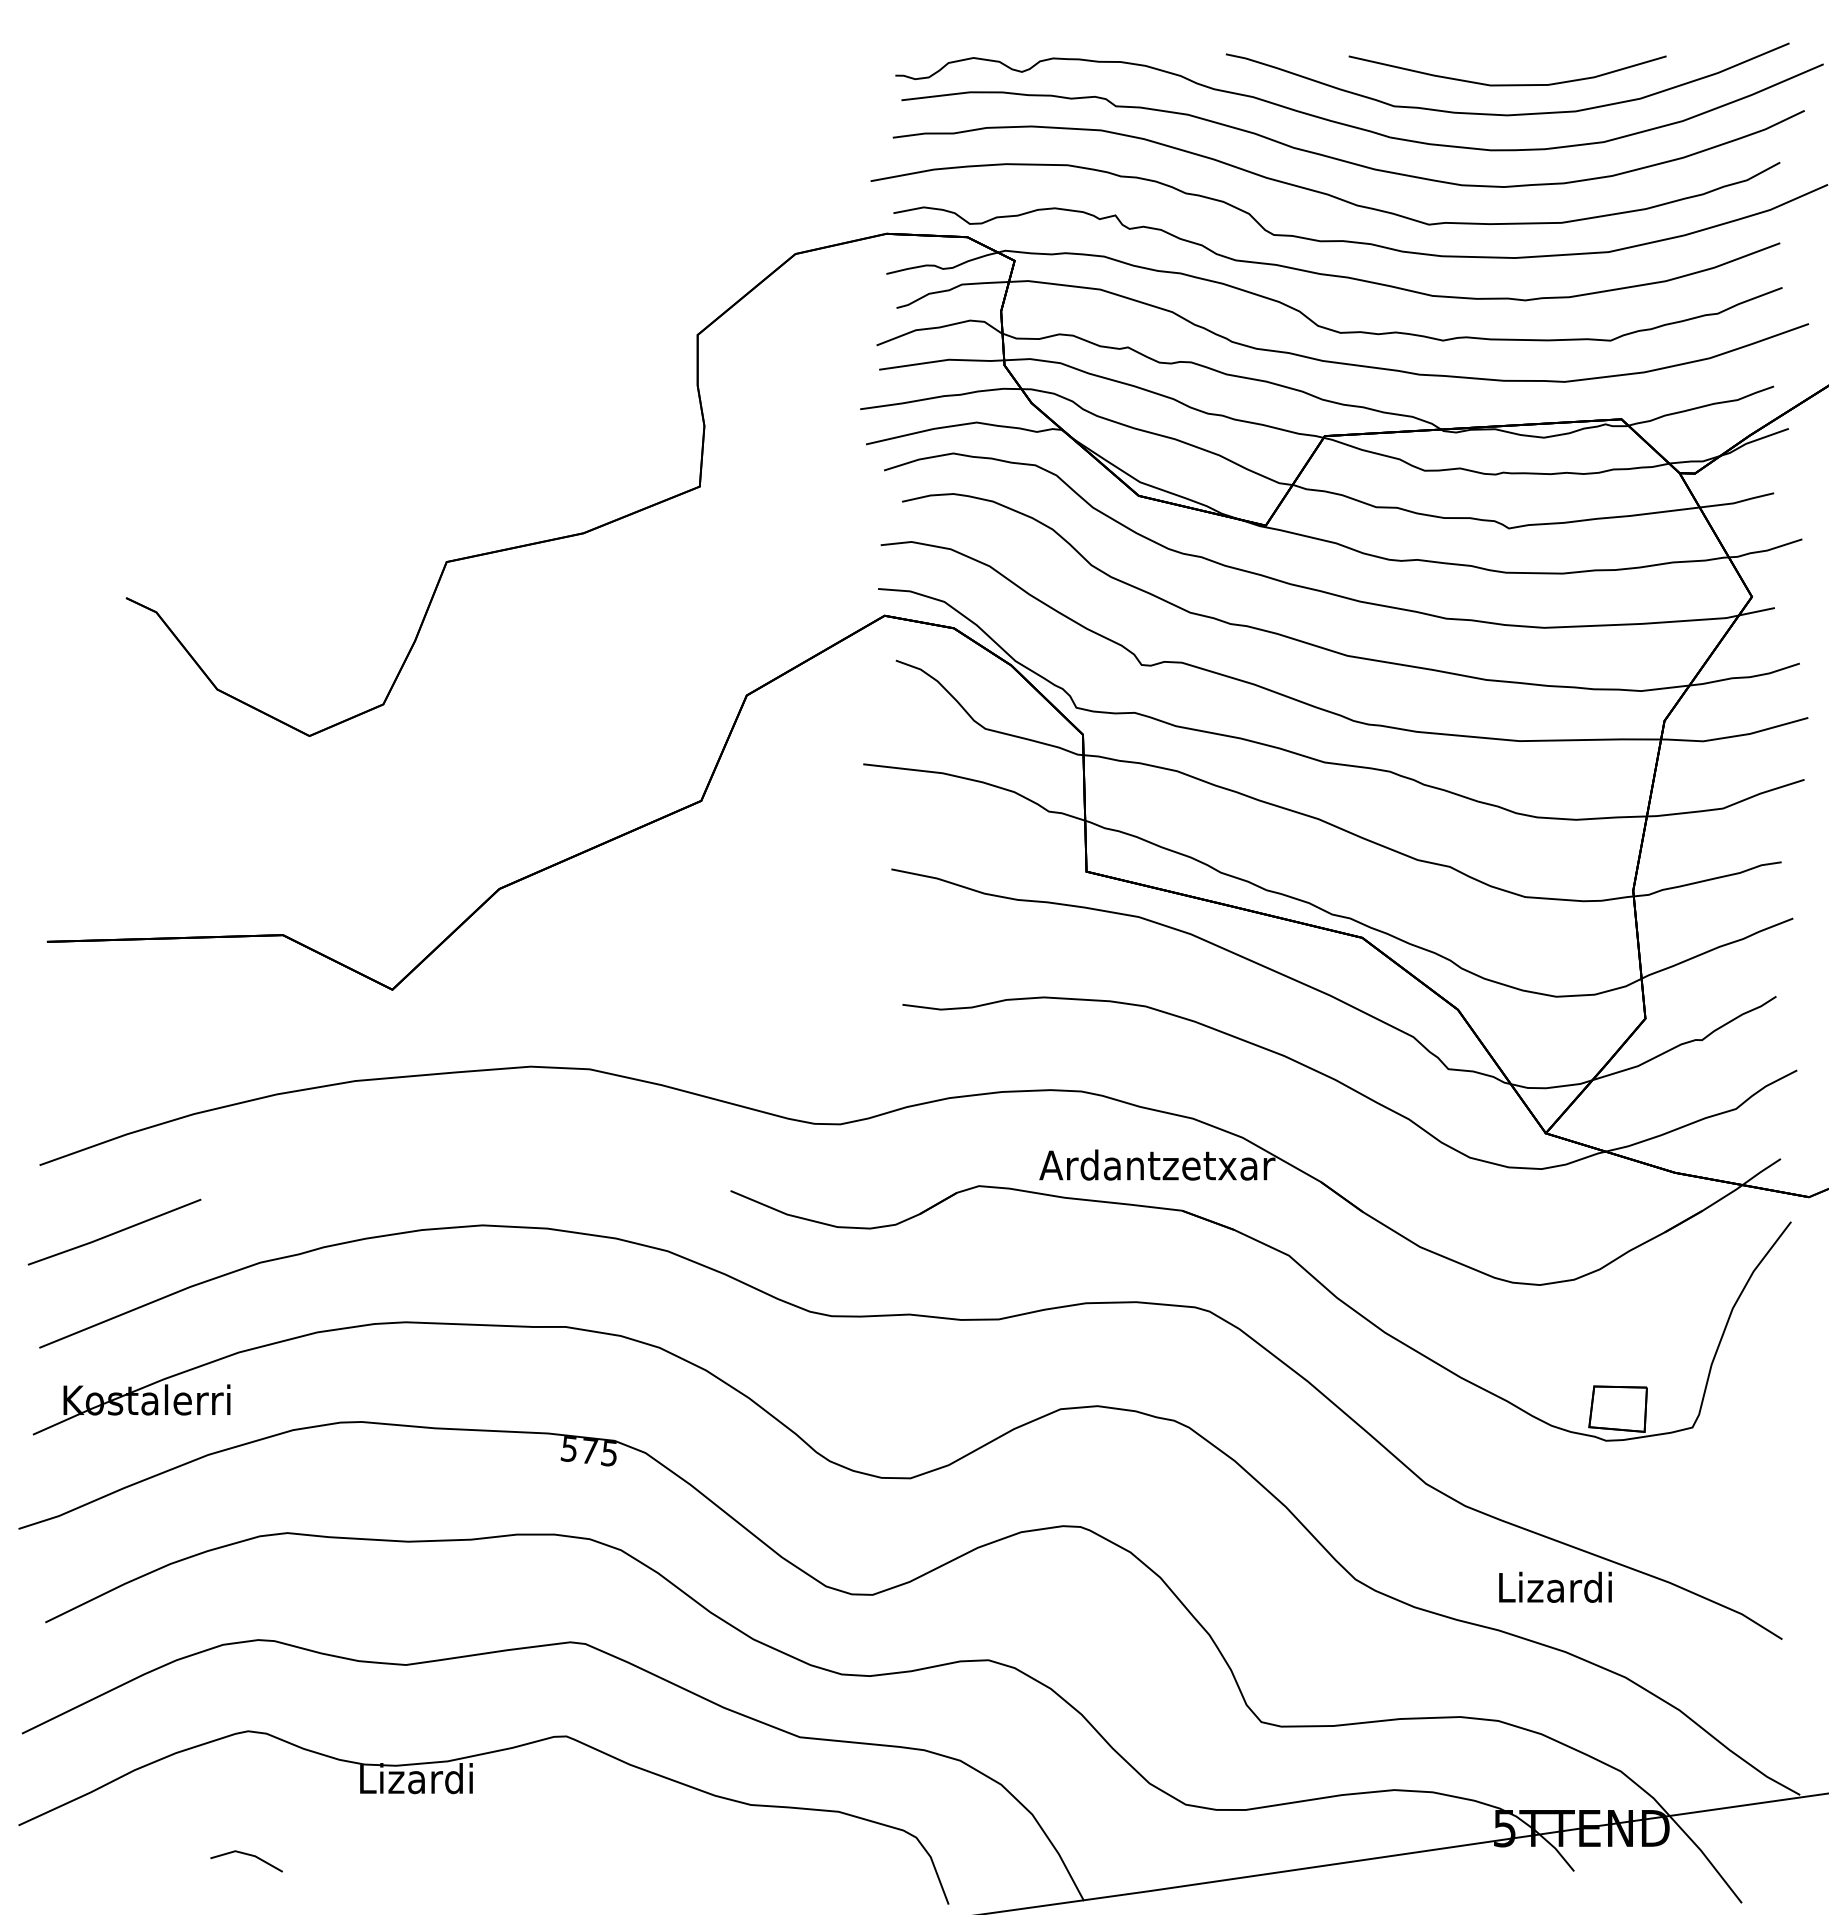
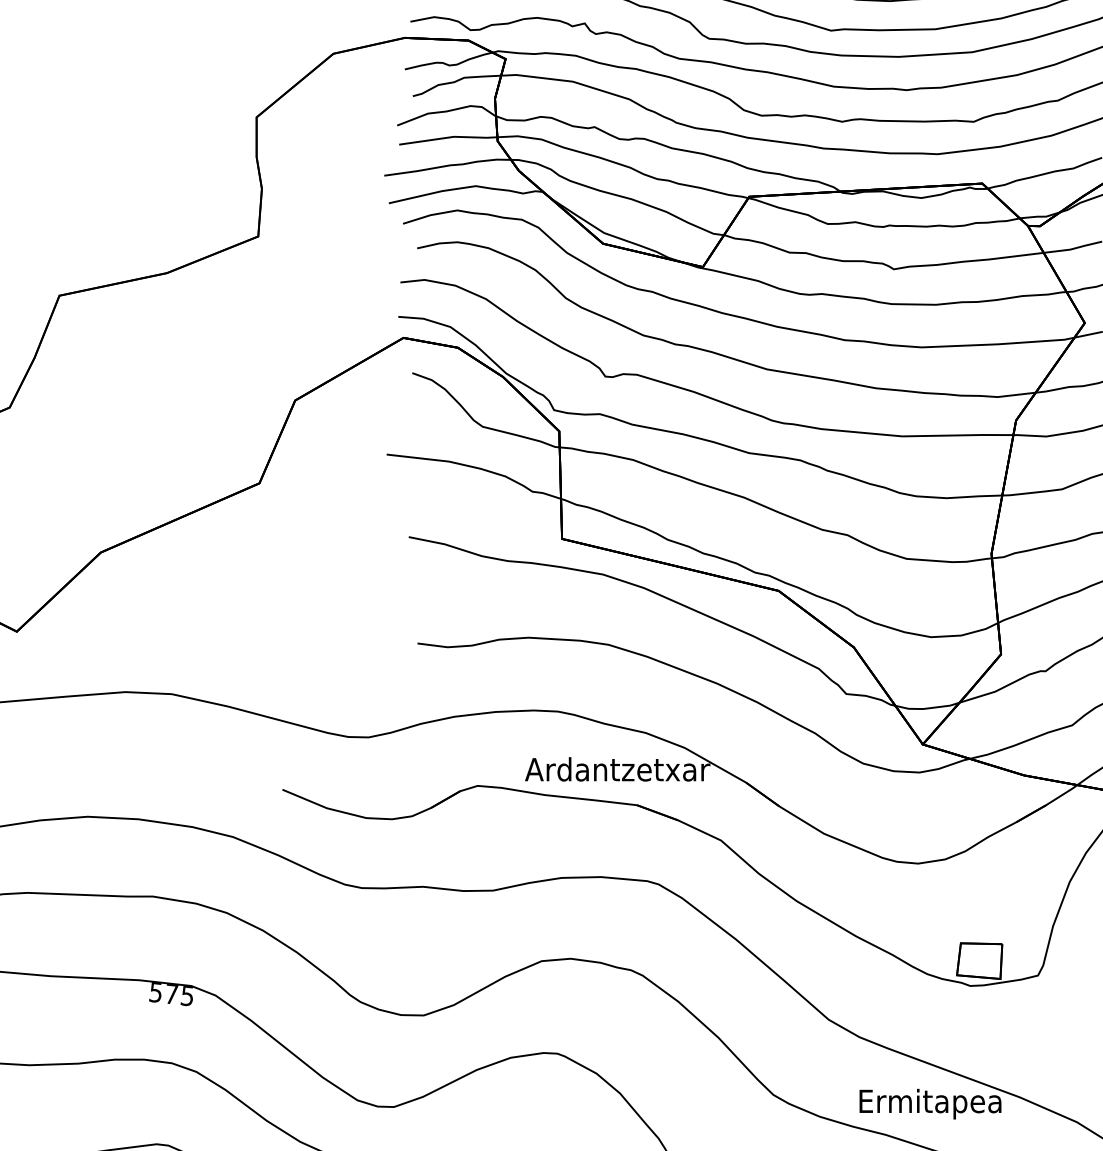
text: (1555, 1590) -> (930, 1103), Lizardi -> Ermitapea

